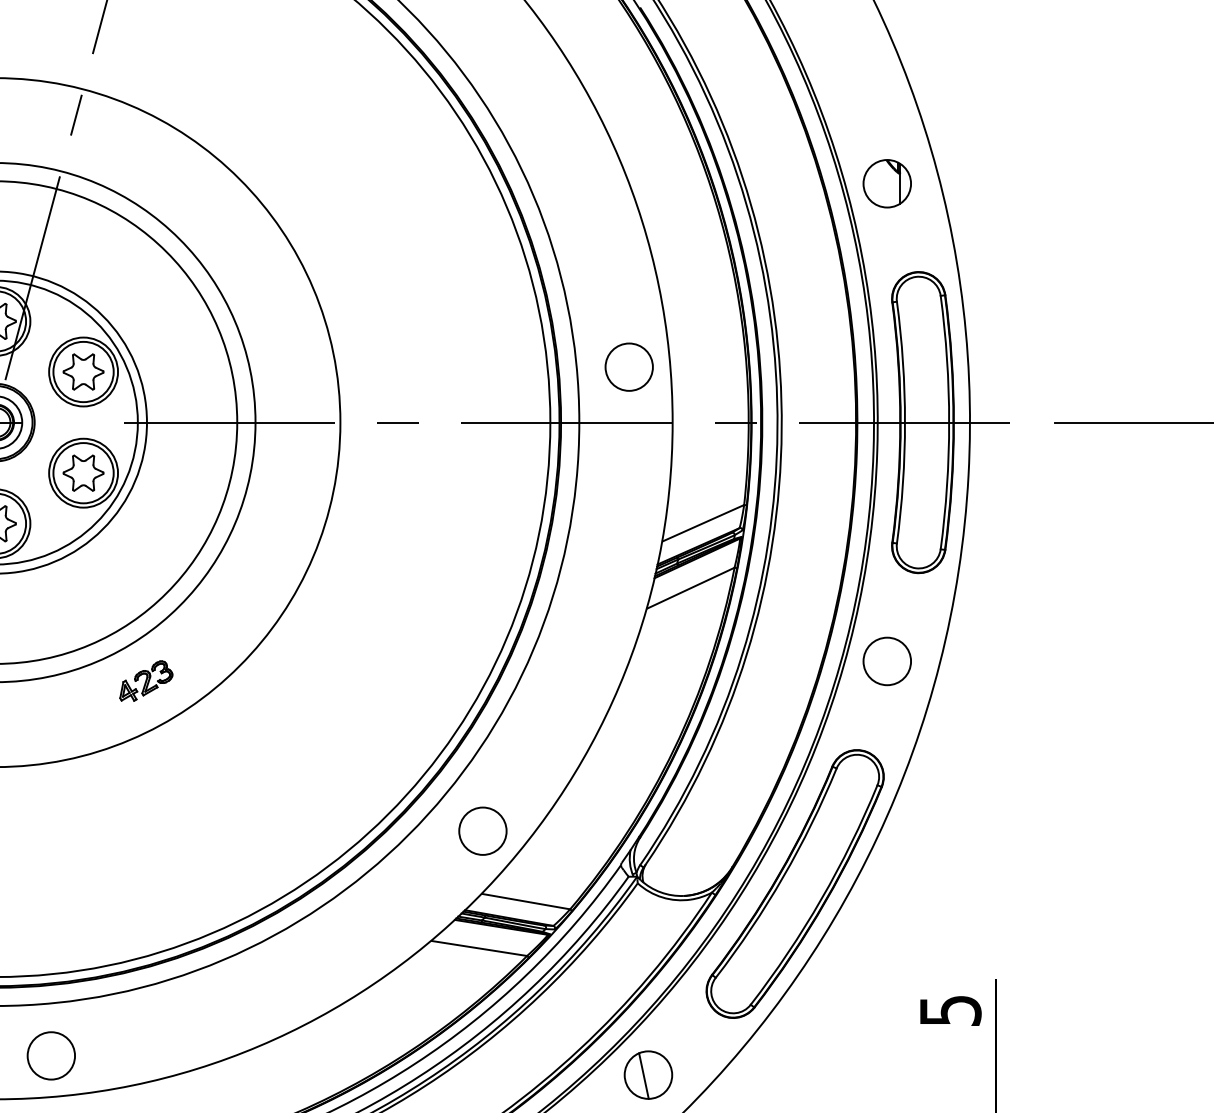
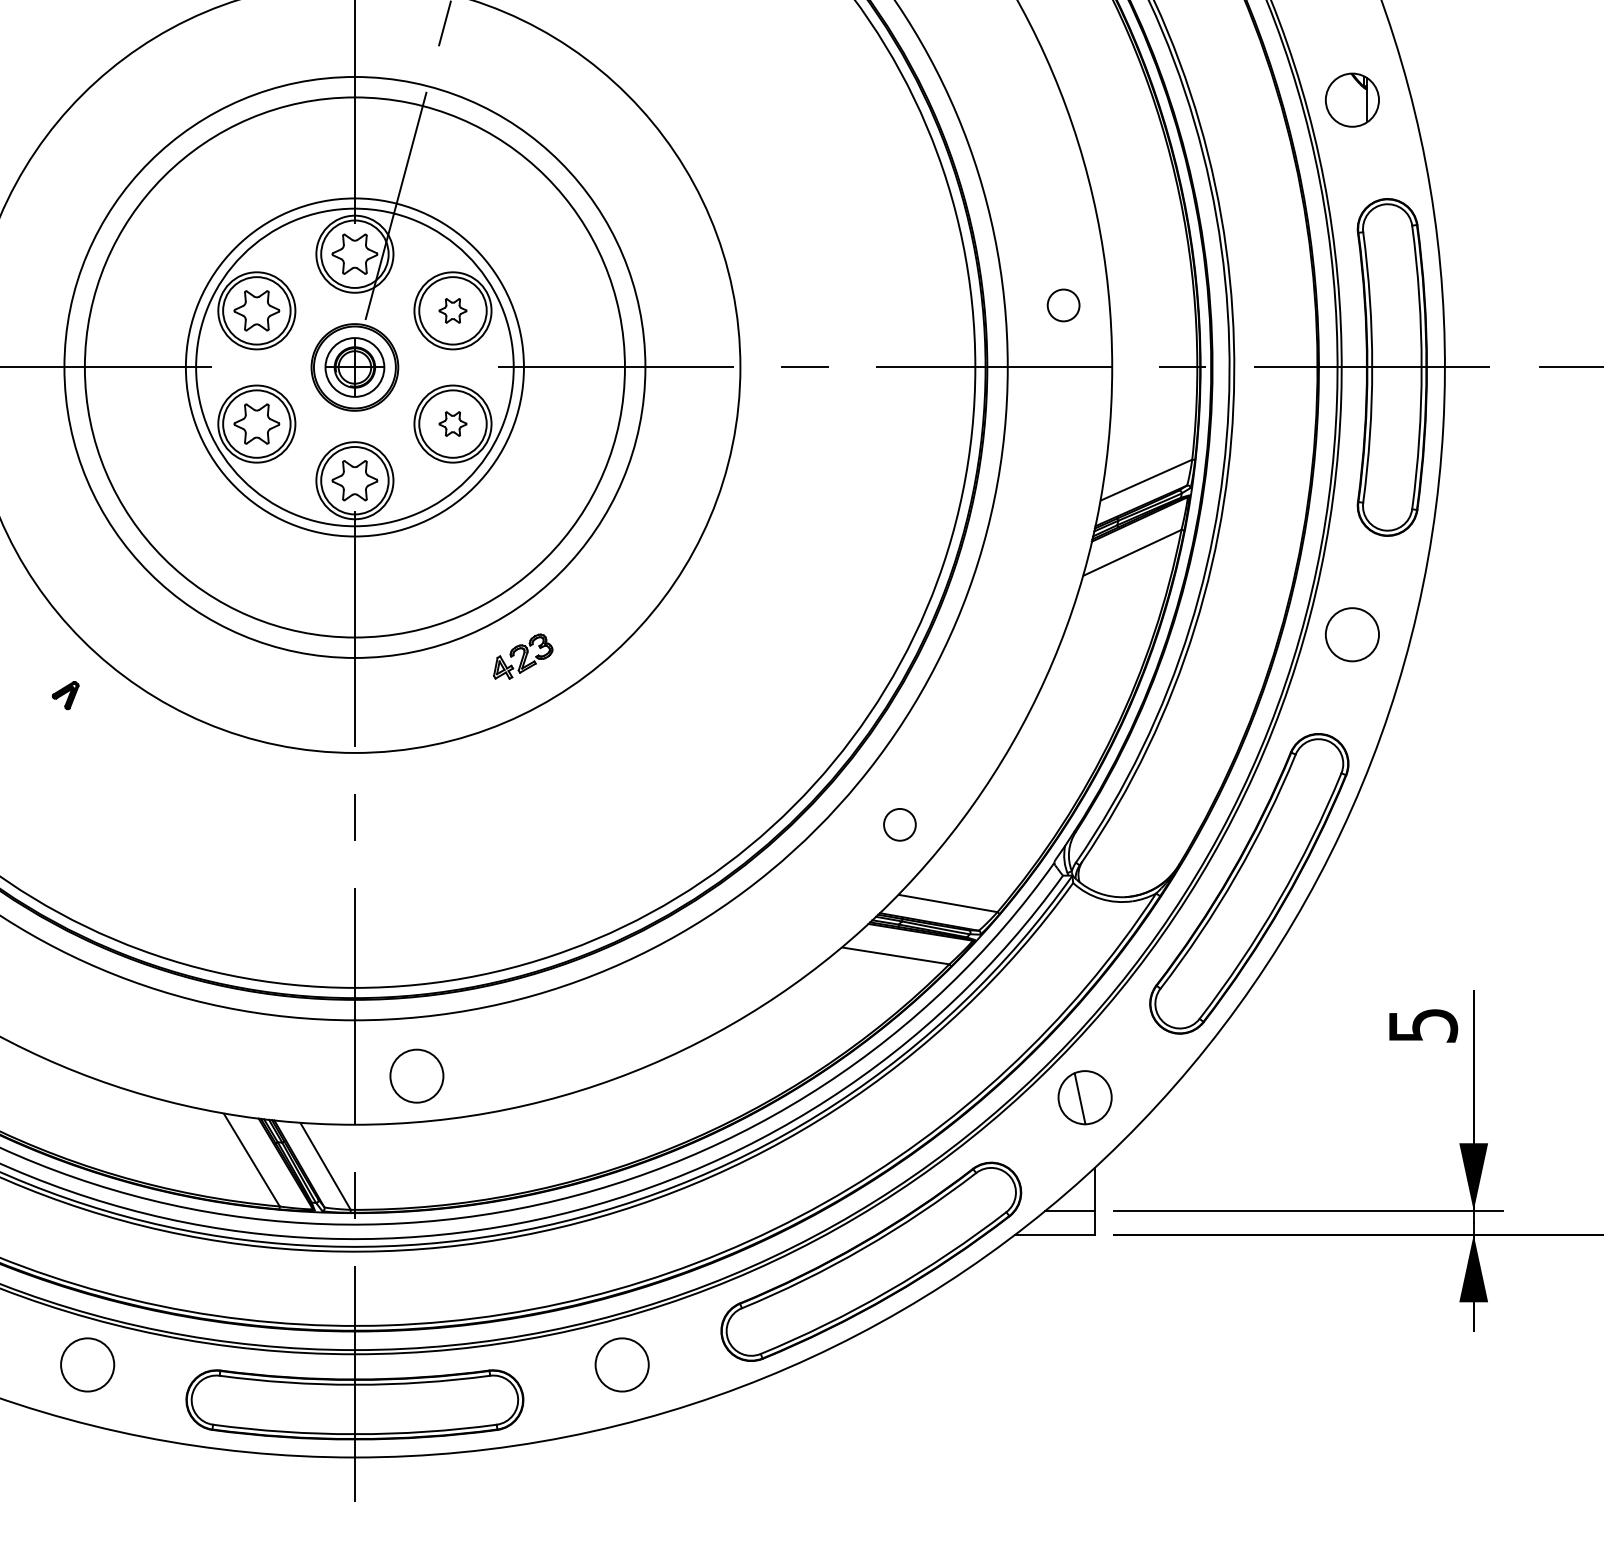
circle: (629, 366) -> (1063, 304), size x0.6
part: (83, 371) -> (452, 310), size x0.6
part: (83, 472) -> (452, 423), size x0.6
circle: (482, 831) -> (899, 824), size x0.6

